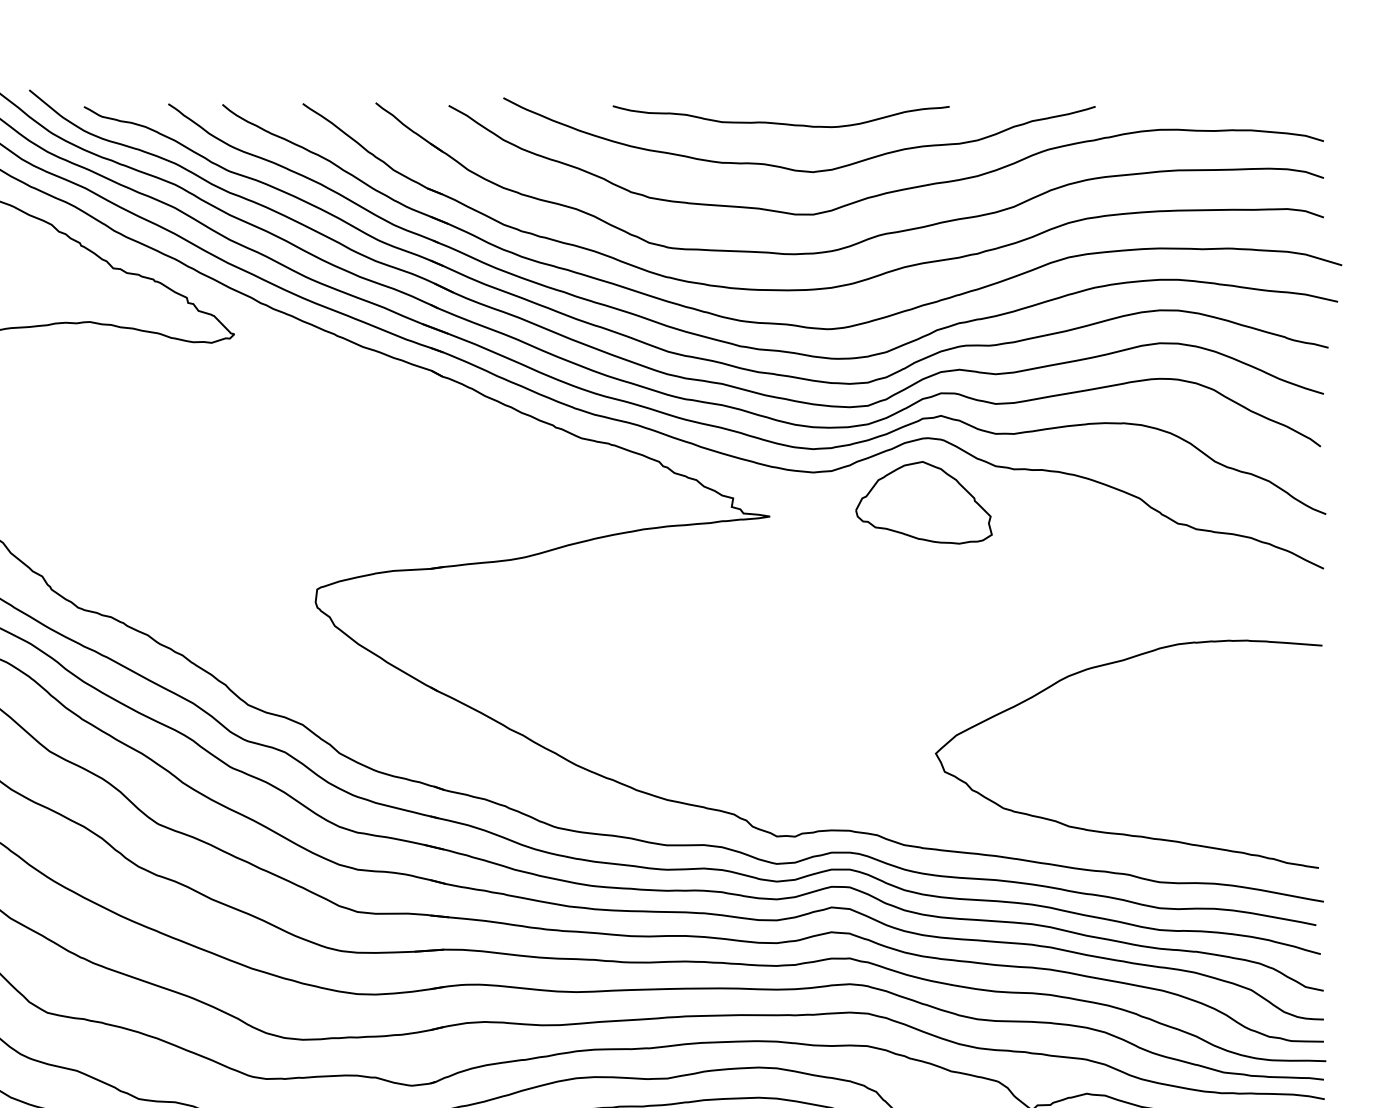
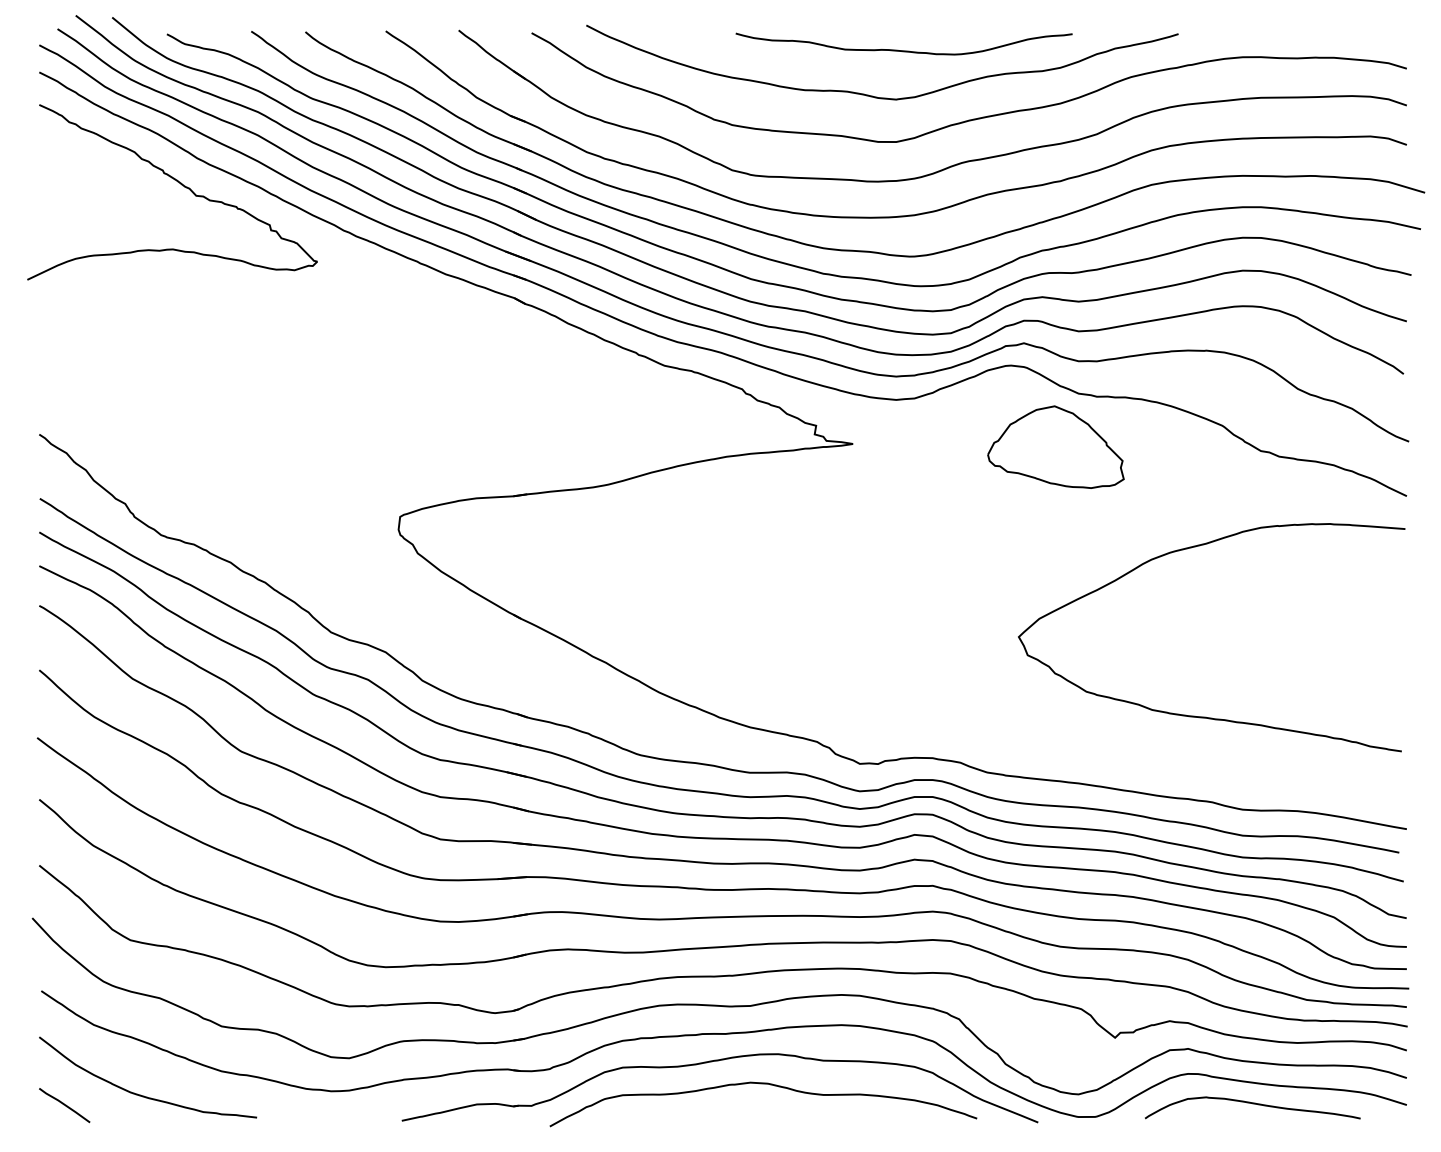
curve: (780, 123) -> (903, 50), moved
part: (923, 502) -> (1055, 446), moved
curve: (1122, 833) -> (1205, 716), moved

